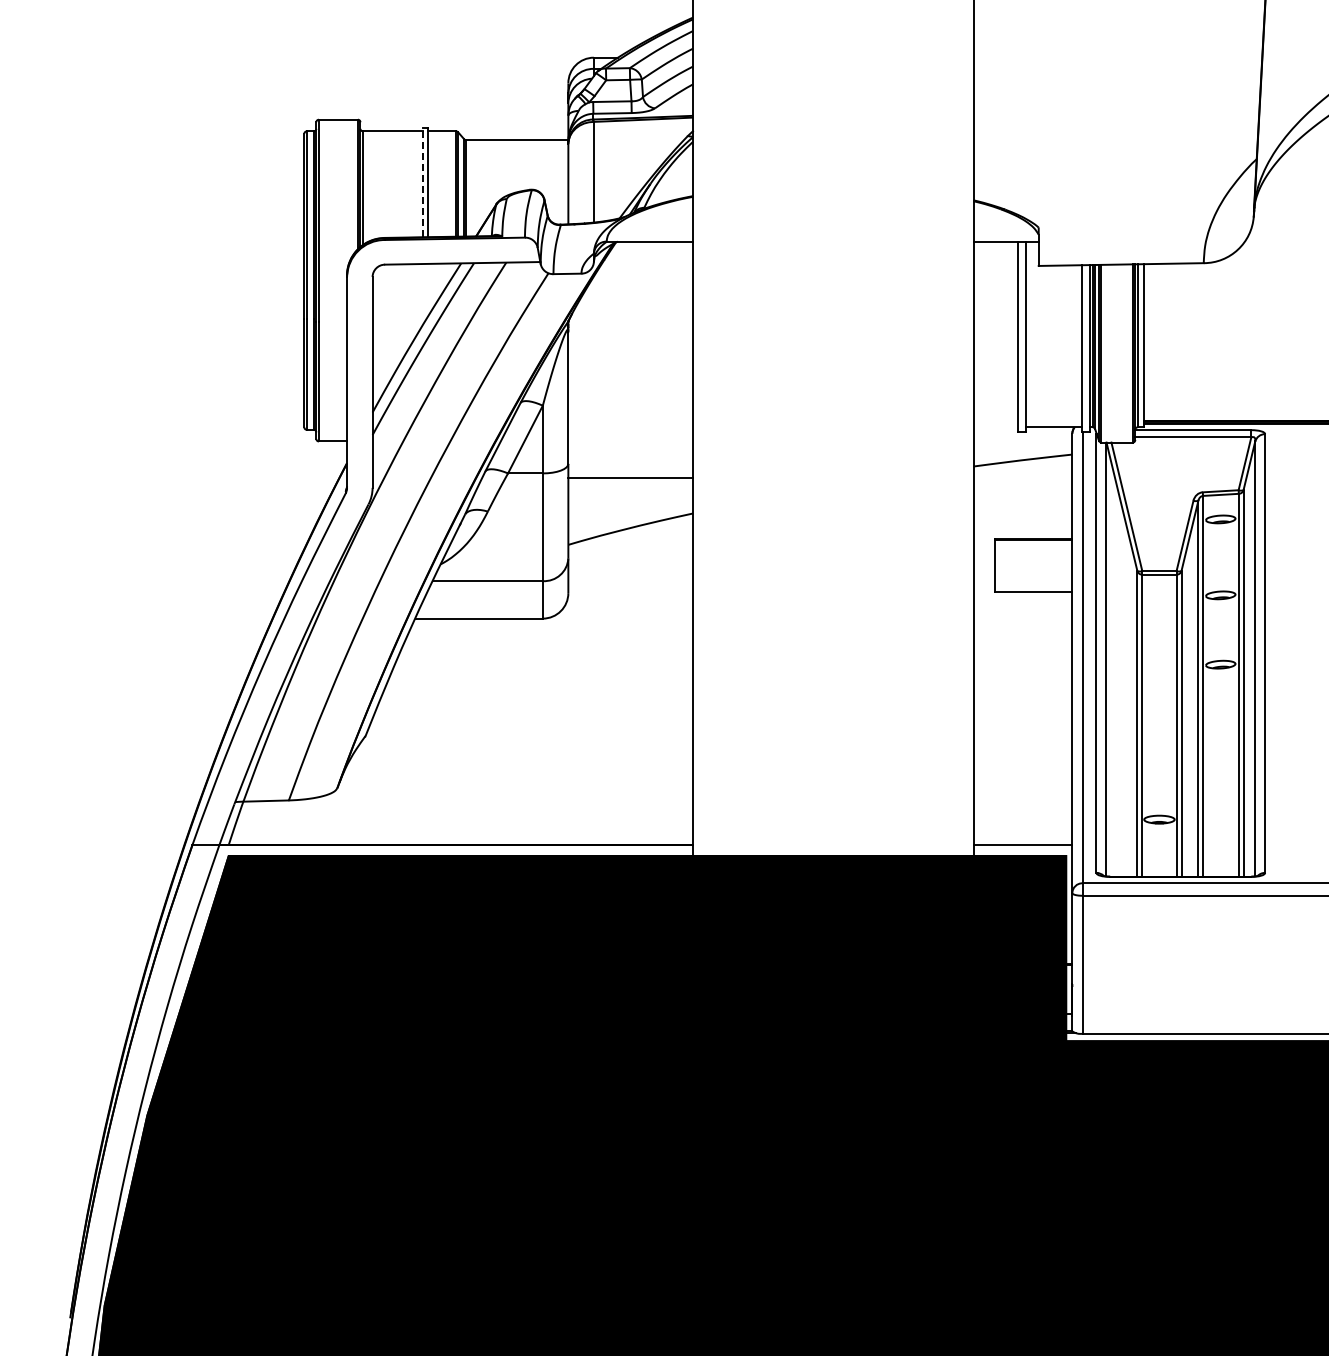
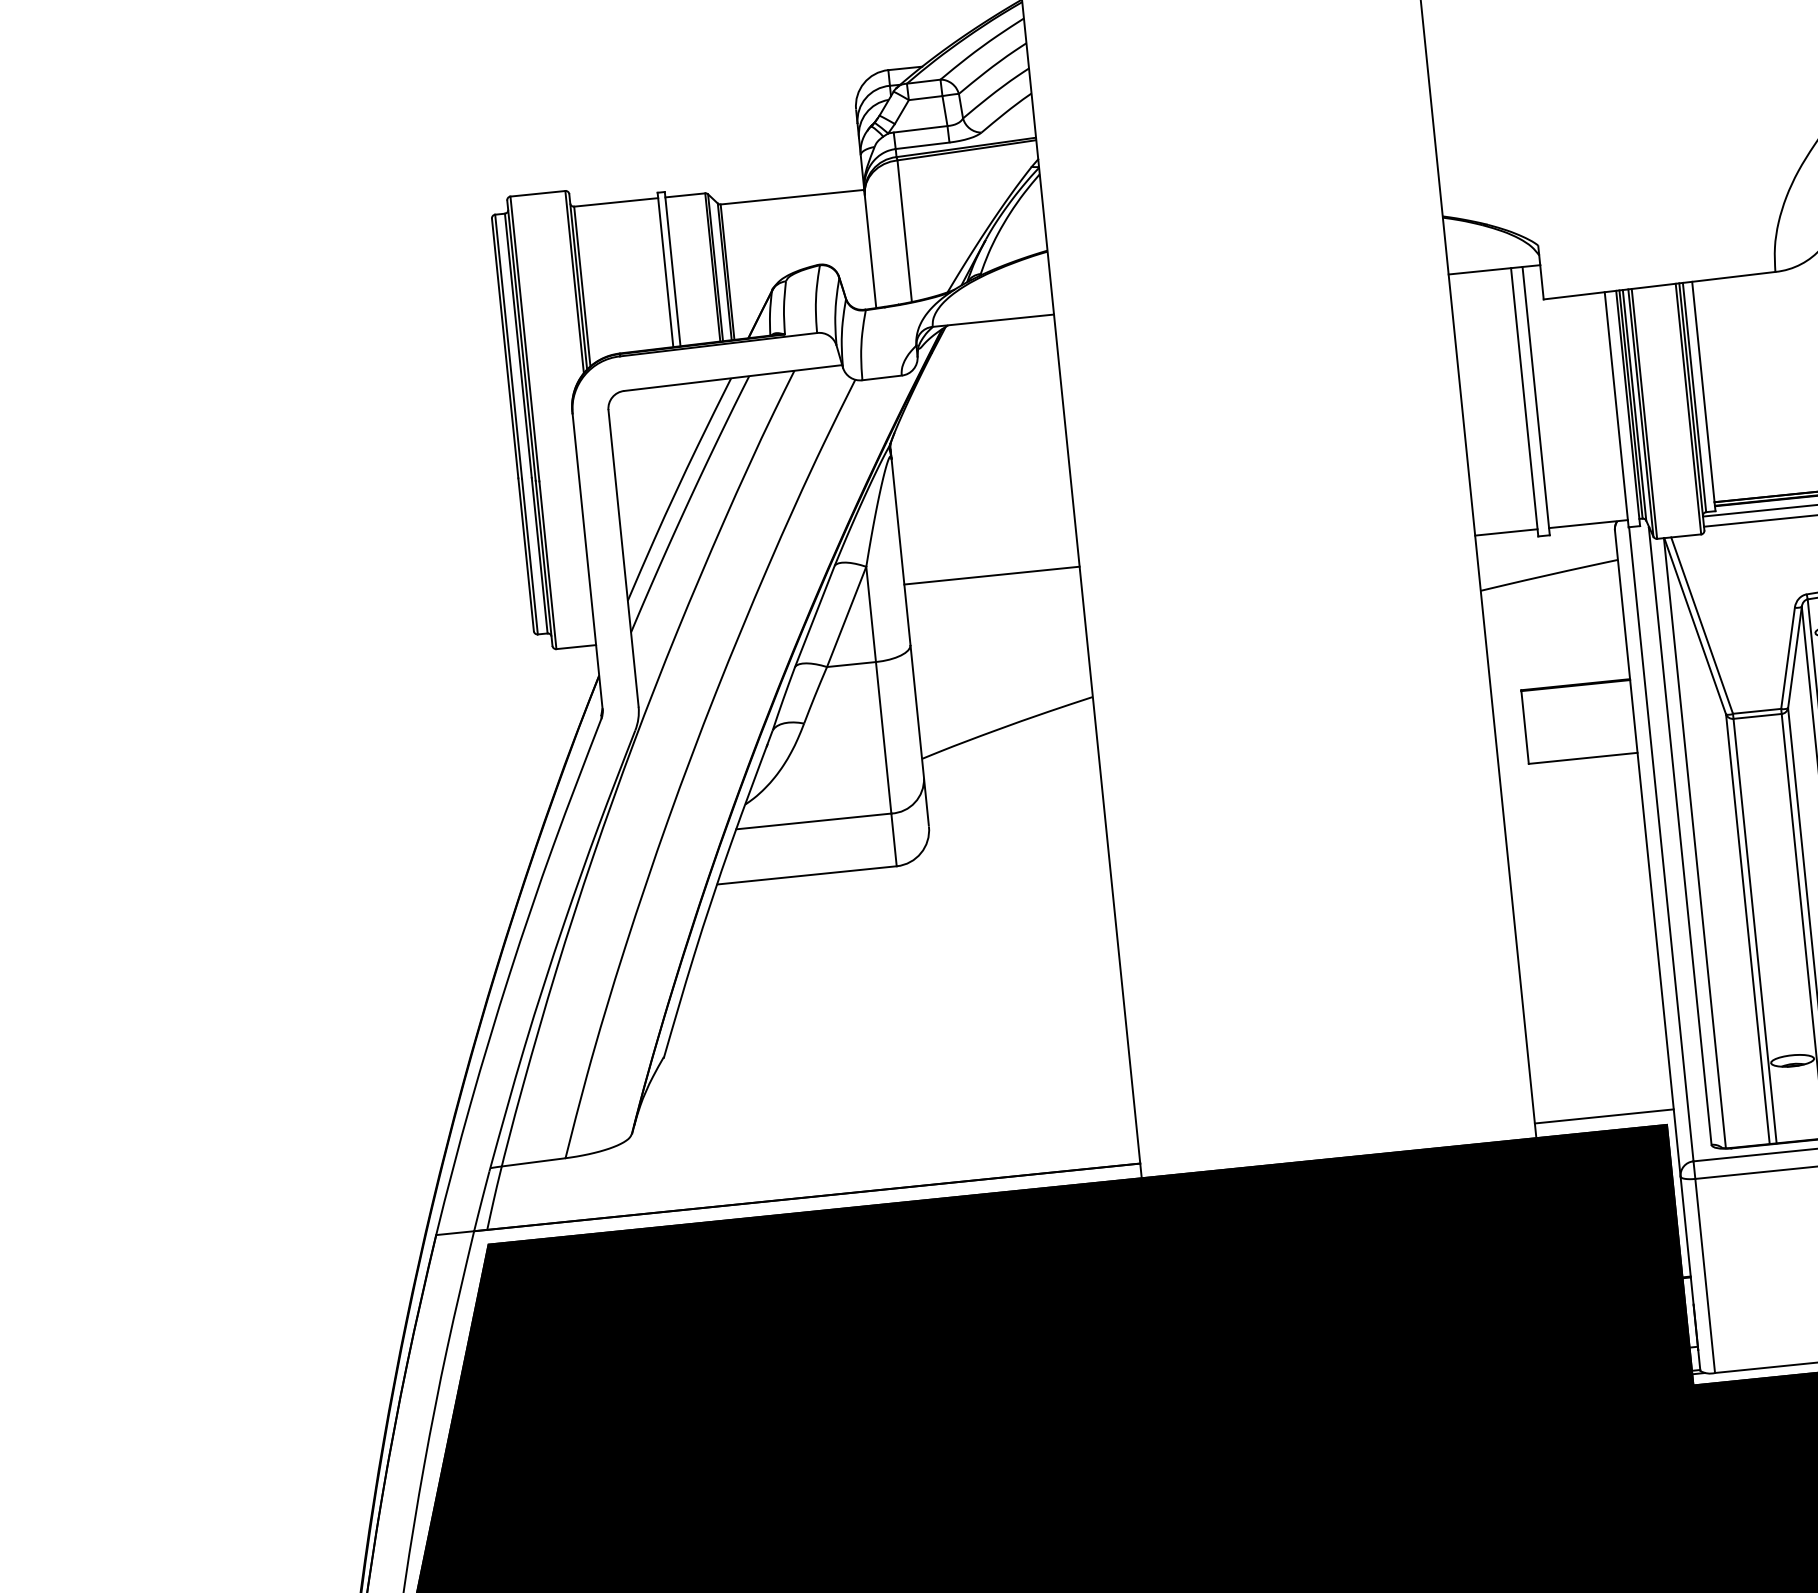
line: (422, 182) -> (665, 270), dashed -> solid
line: (995, 427) -> (1506, 532), added
line: (630, 477) -> (991, 575), moved

